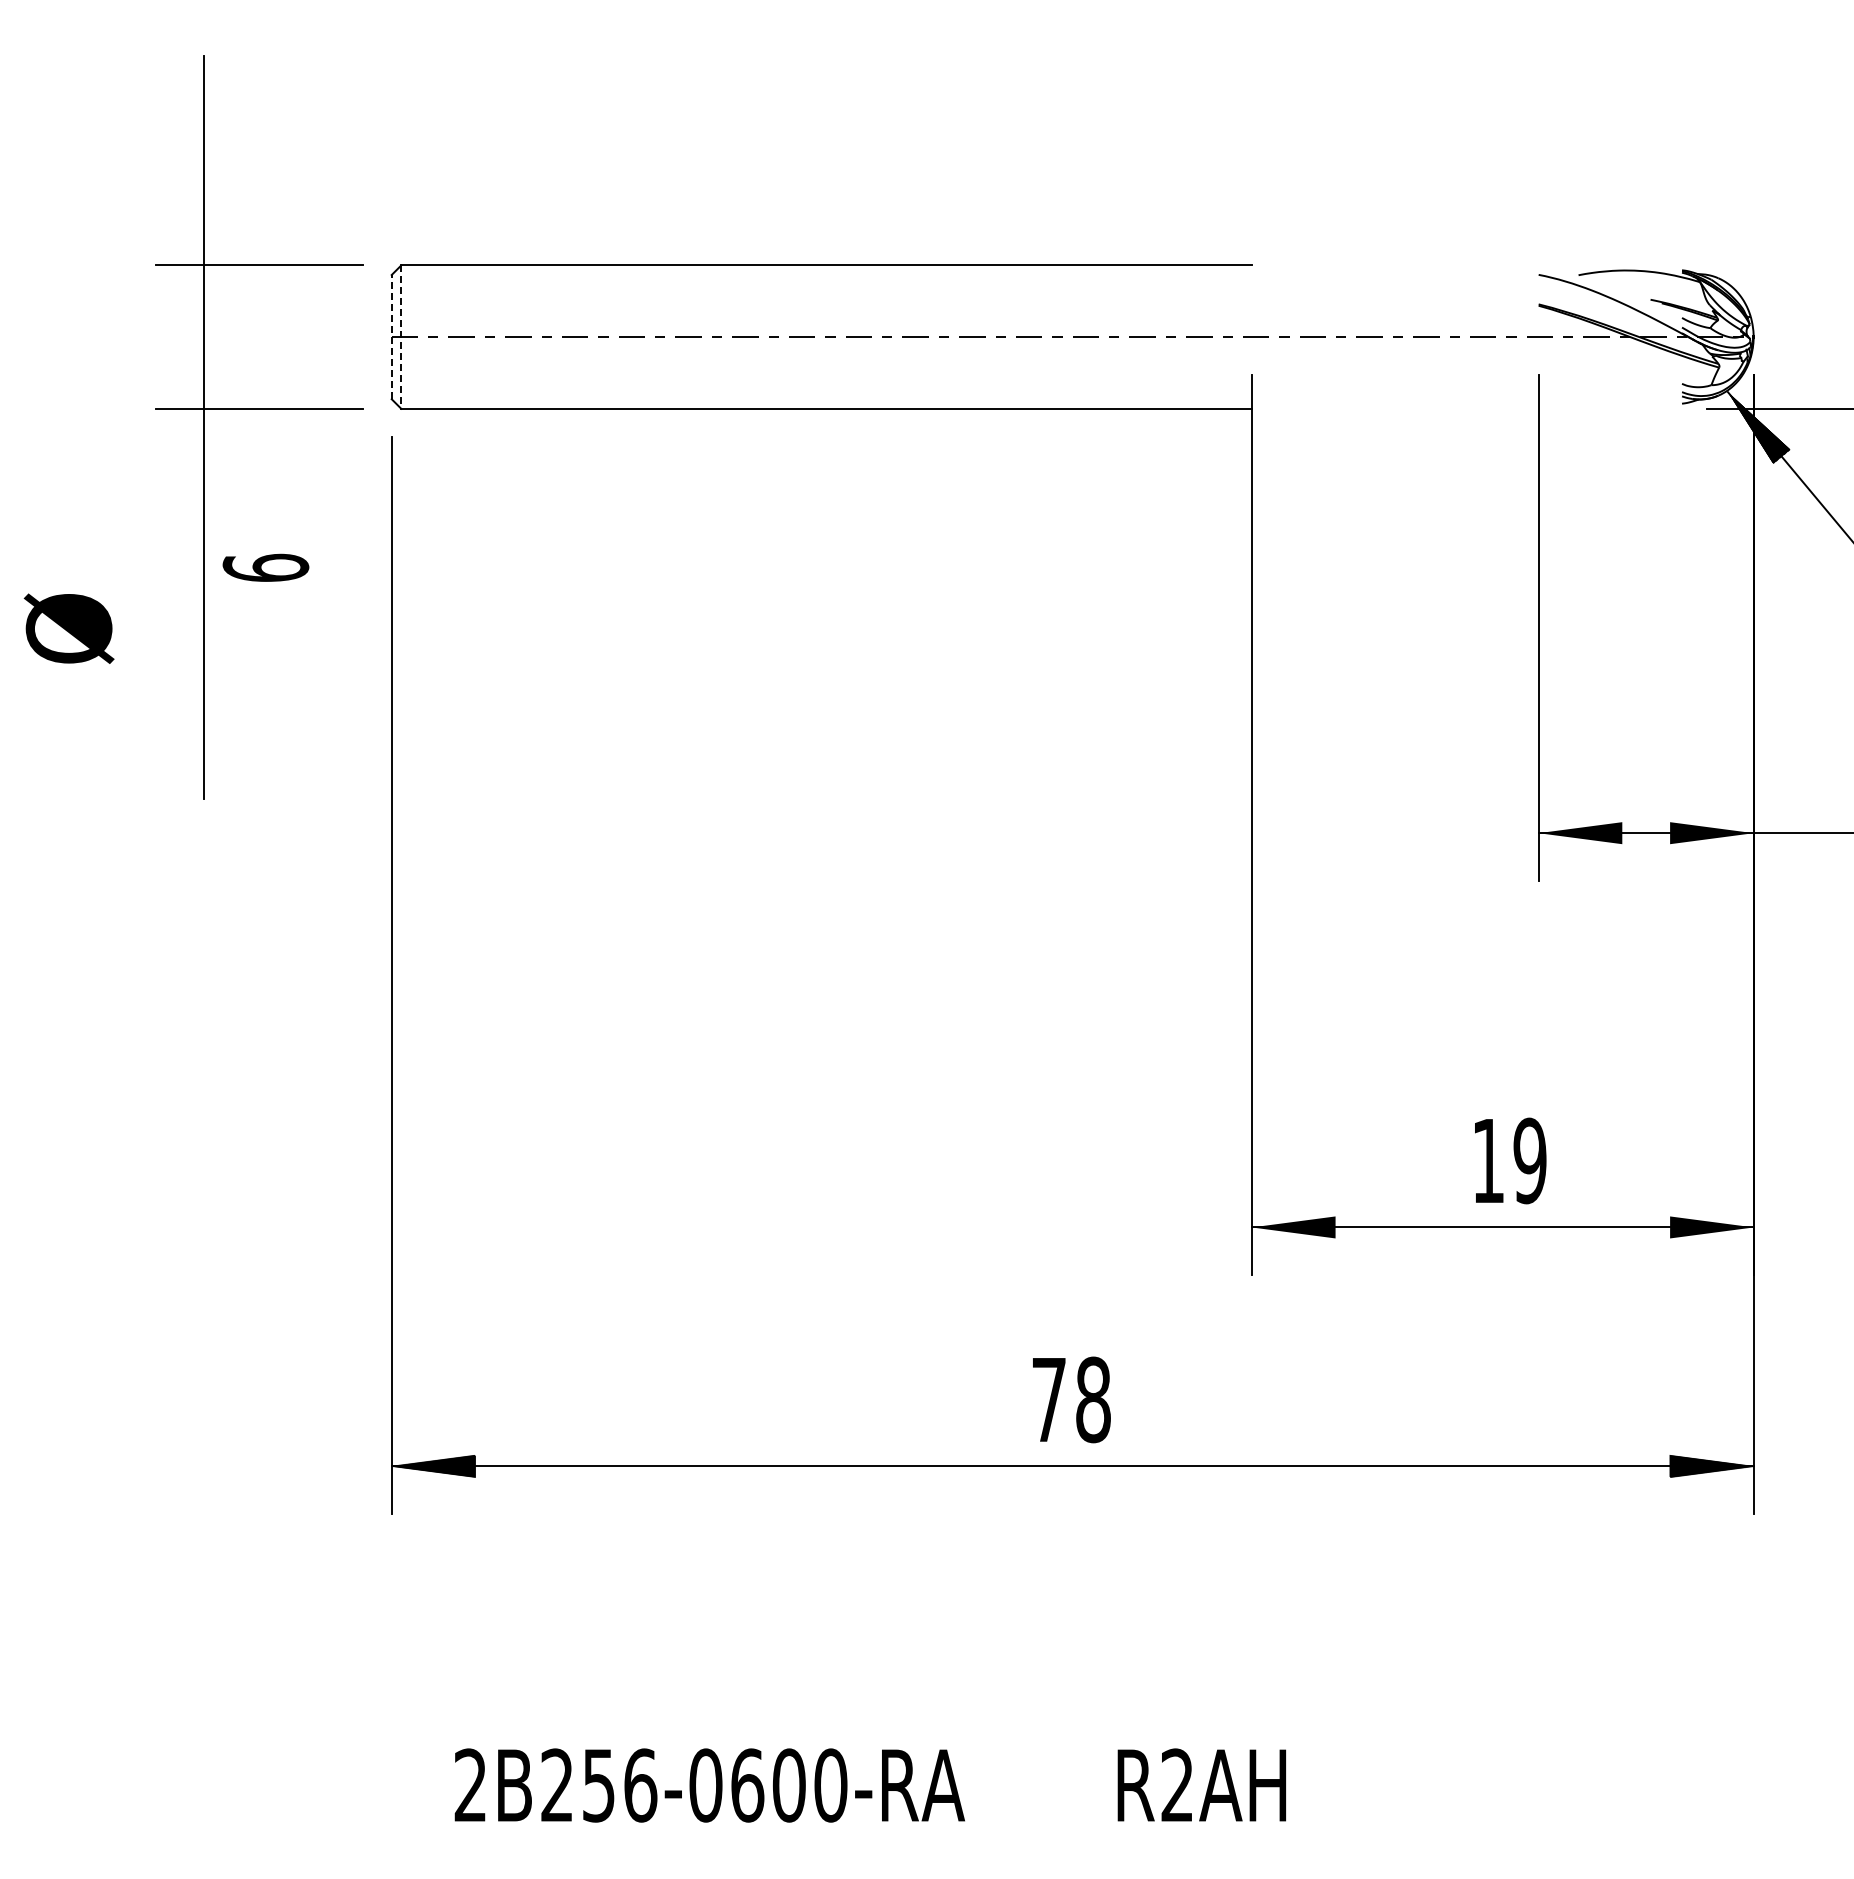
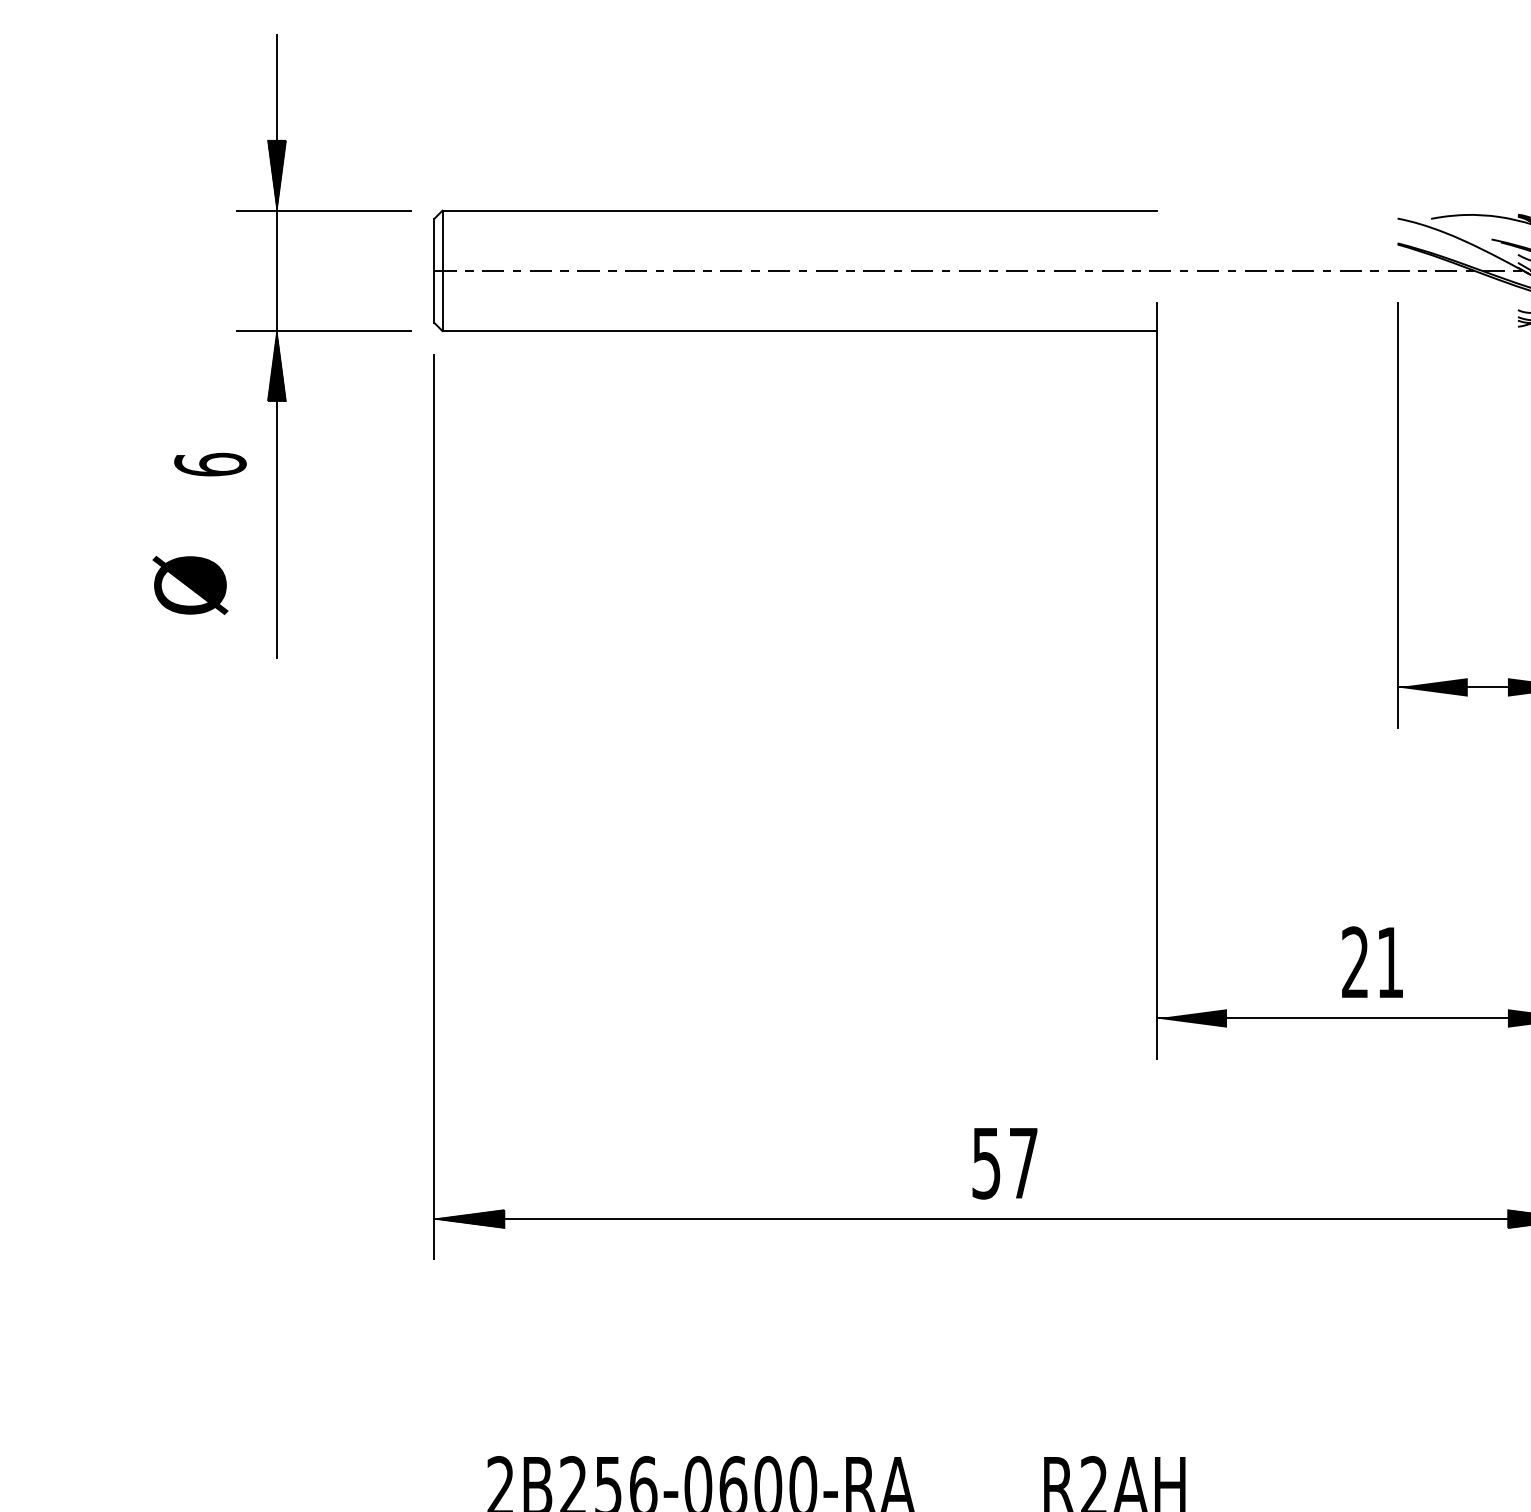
hatch: (204, 223) -> (277, 175), added
line: (391, 336) -> (434, 270), dashed -> solid
line: (401, 337) -> (442, 271), dashed -> solid
hatch: (204, 450) -> (277, 366), added
text: (265, 567) -> (210, 464), moved
text: (68, 628) -> (189, 585), moved
text: (1509, 1160) -> (1373, 962), 19 -> 21
text: (1071, 1399) -> (1005, 1162), 78 -> 57

